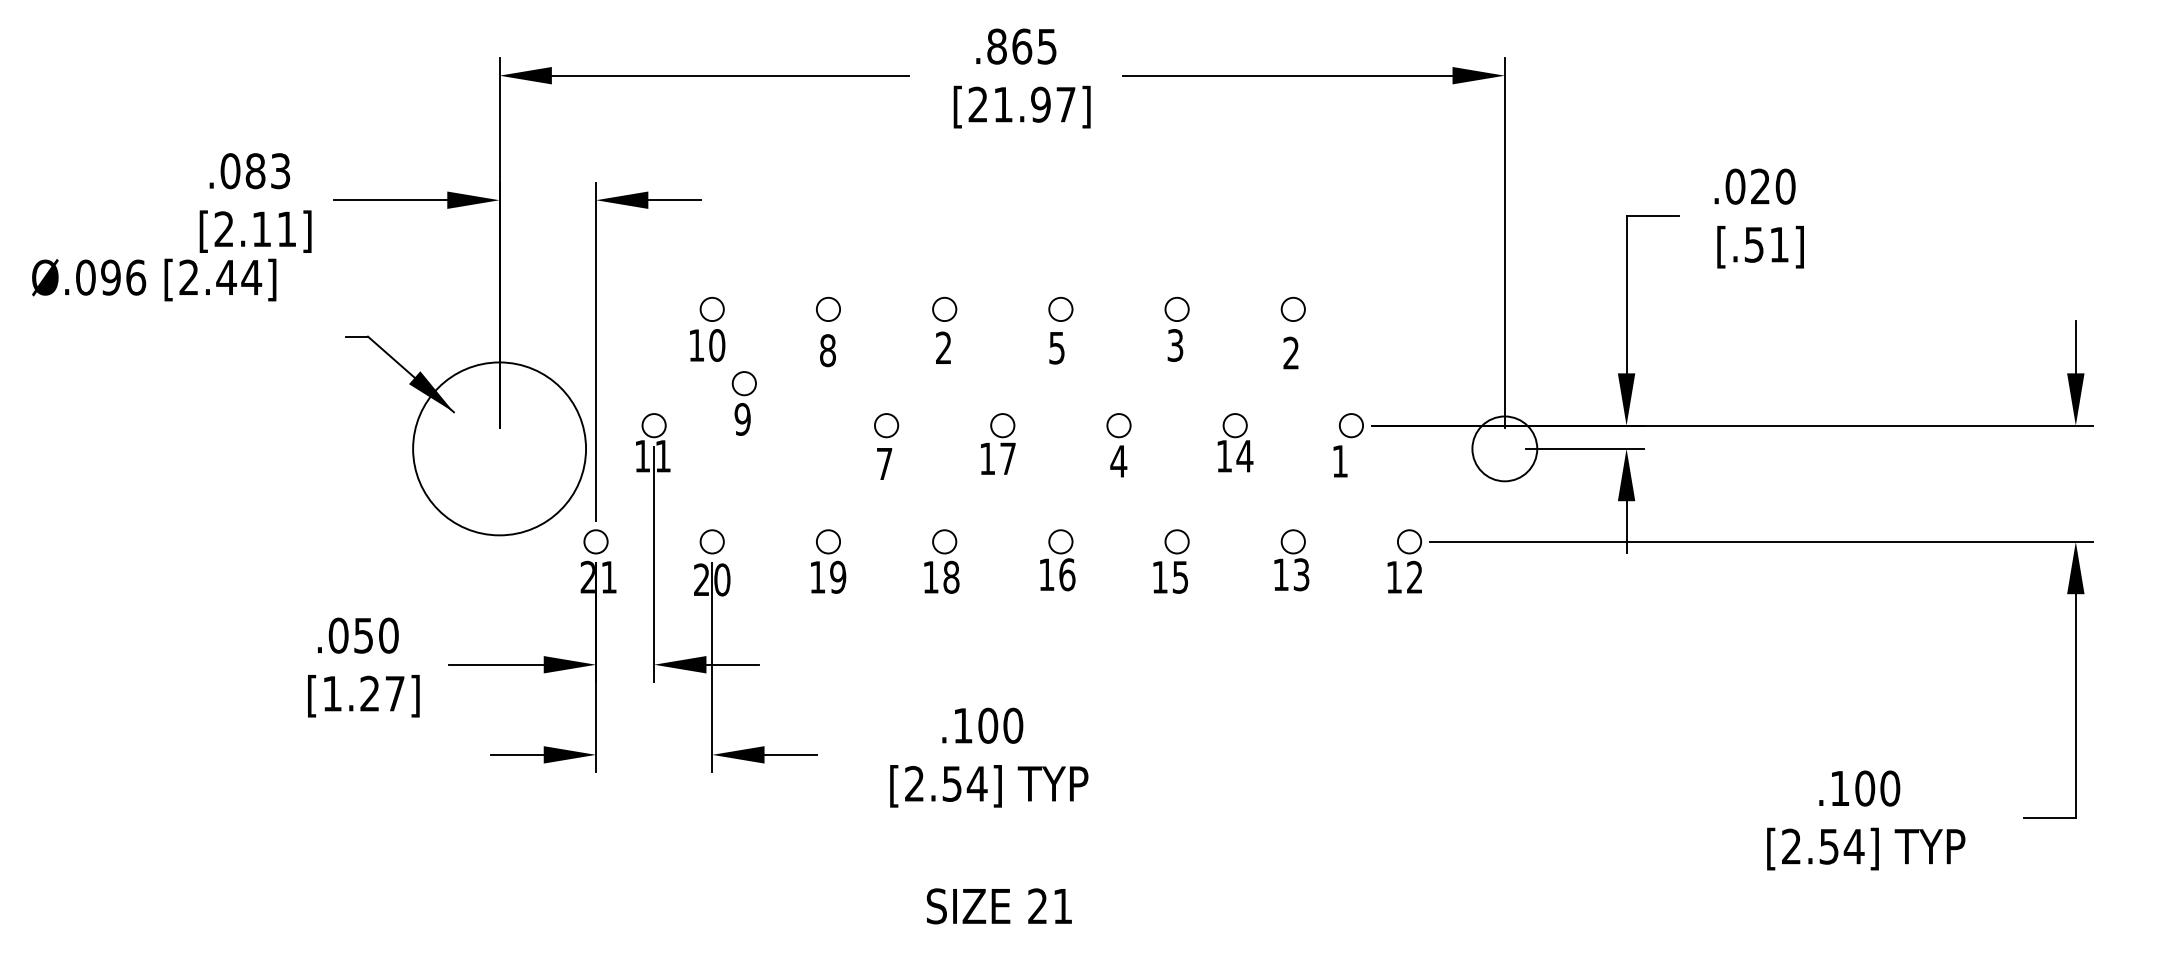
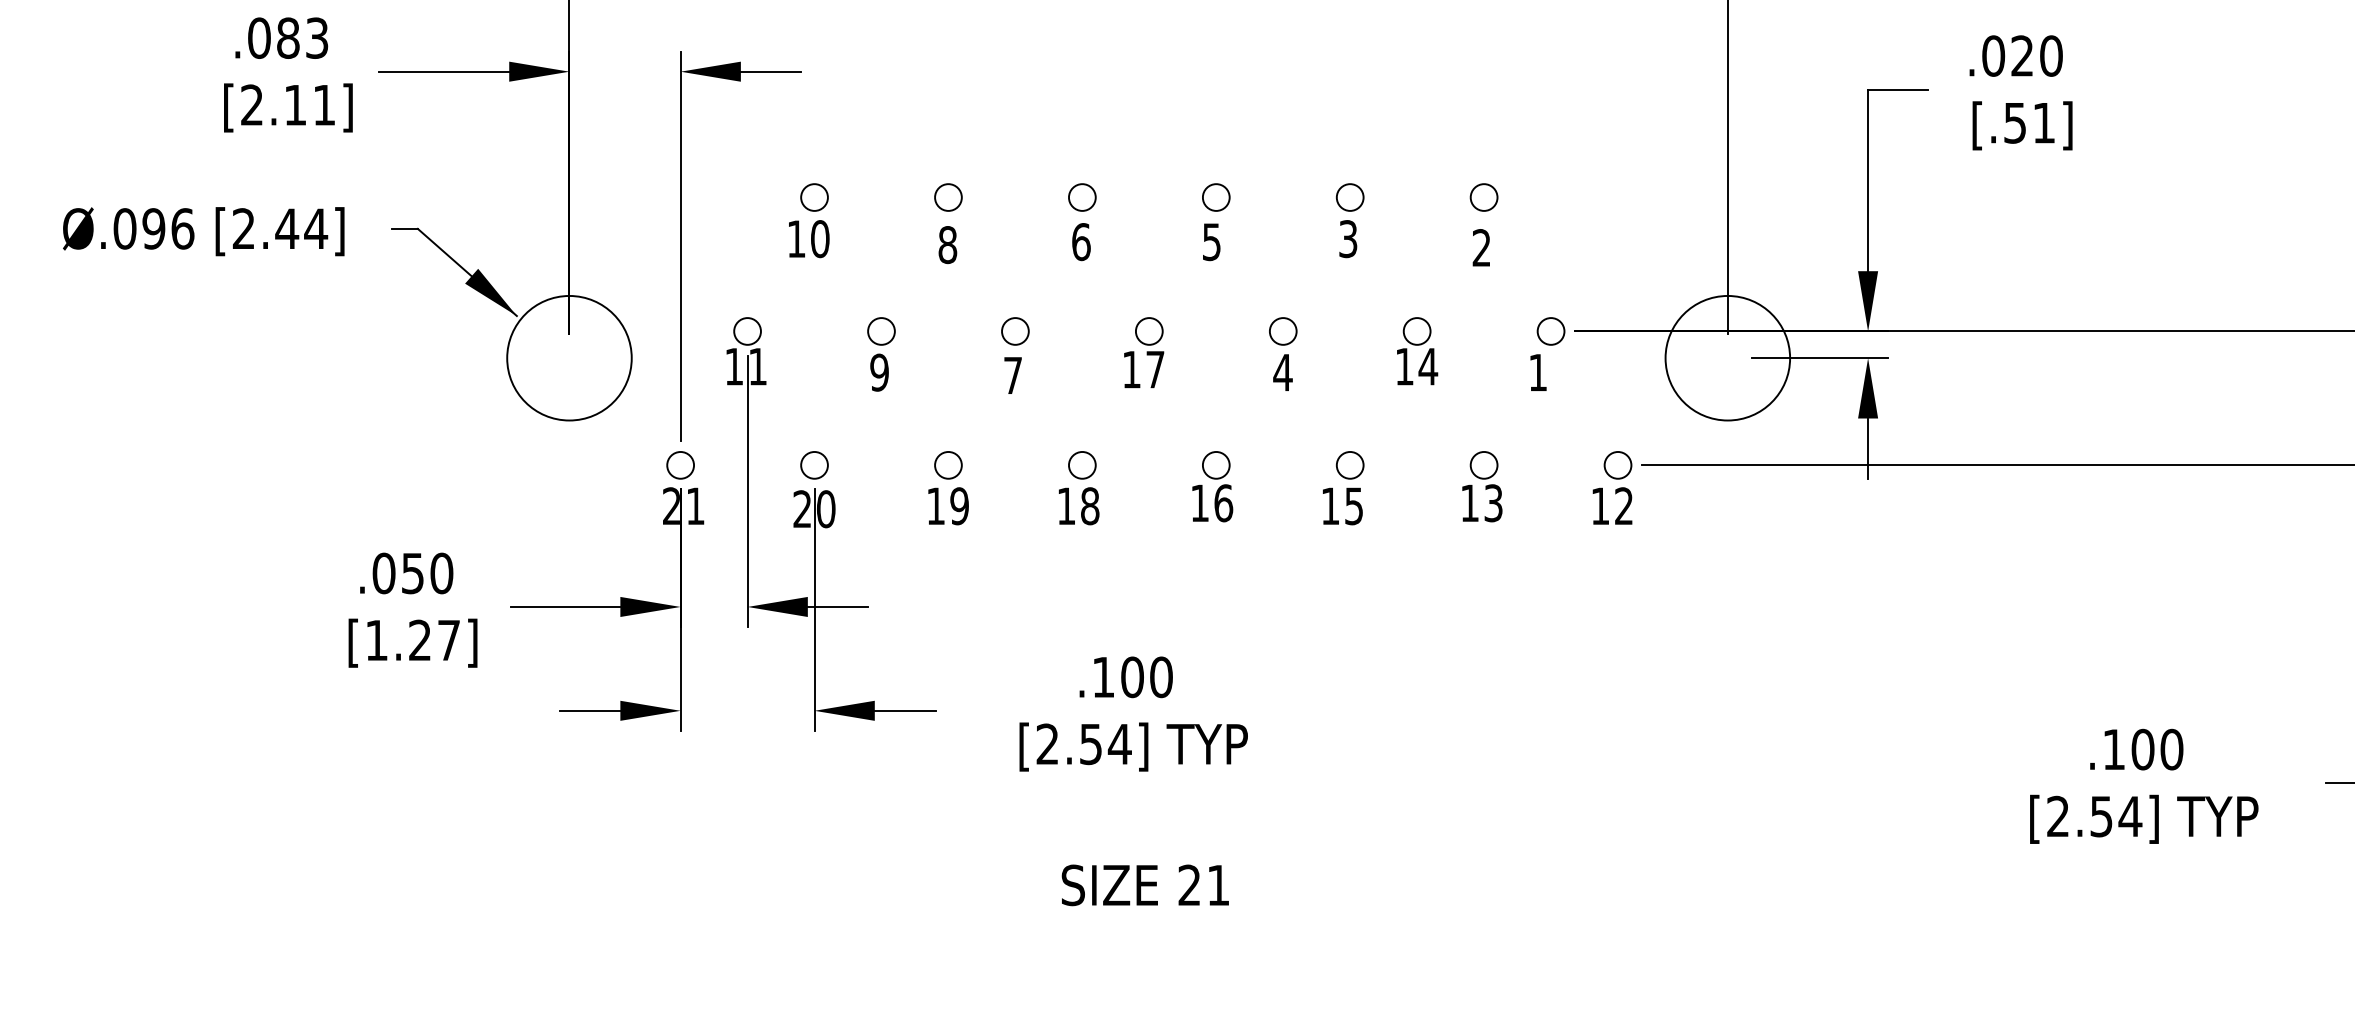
text: (154, 279) -> (204, 231), moved
text: (943, 347) -> (1081, 241), 2 -> 6
part: (743, 403) -> (880, 354), moved
circle: (499, 448) -> (569, 357), size x0.62
circle: (1504, 448) -> (1727, 357), size x1.67

